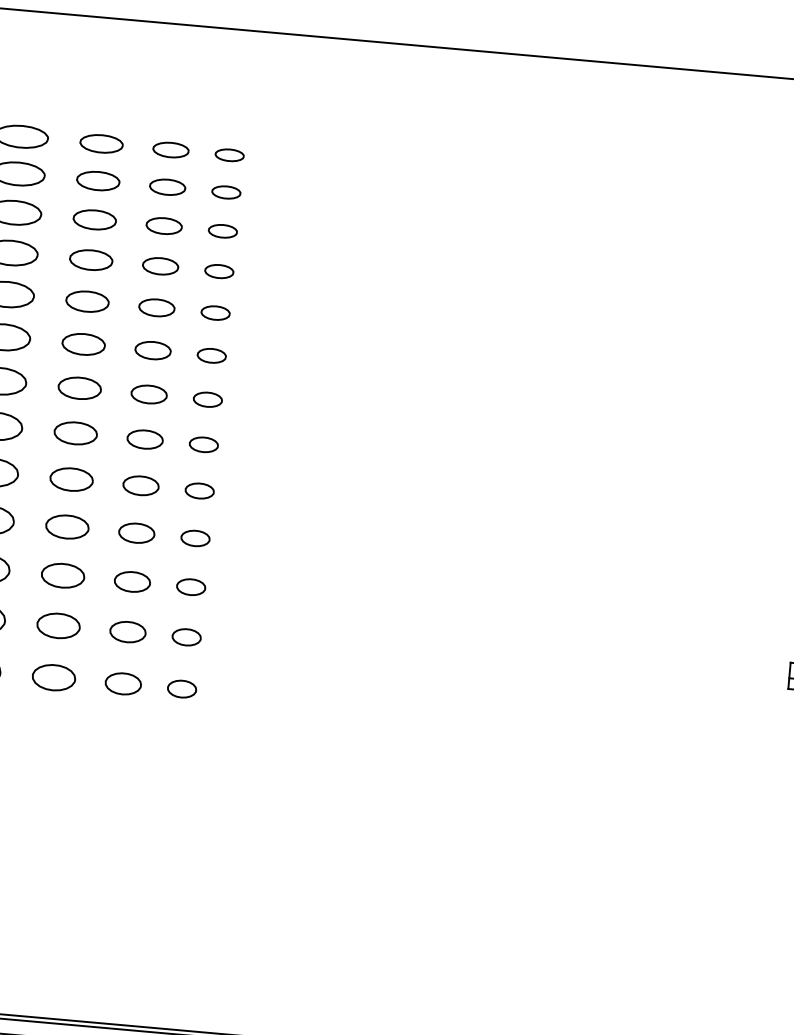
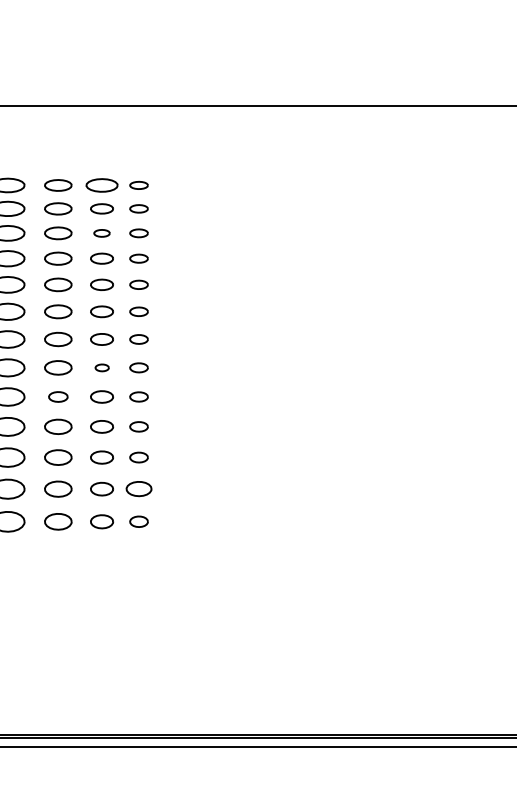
part: (170, 150) -> (101, 185), size x1.4
part: (163, 226) -> (101, 233), size x0.7
part: (145, 439) -> (102, 367), size x0.6
part: (71, 478) -> (58, 396), size x0.7
part: (185, 637) -> (138, 489), size x1.4

